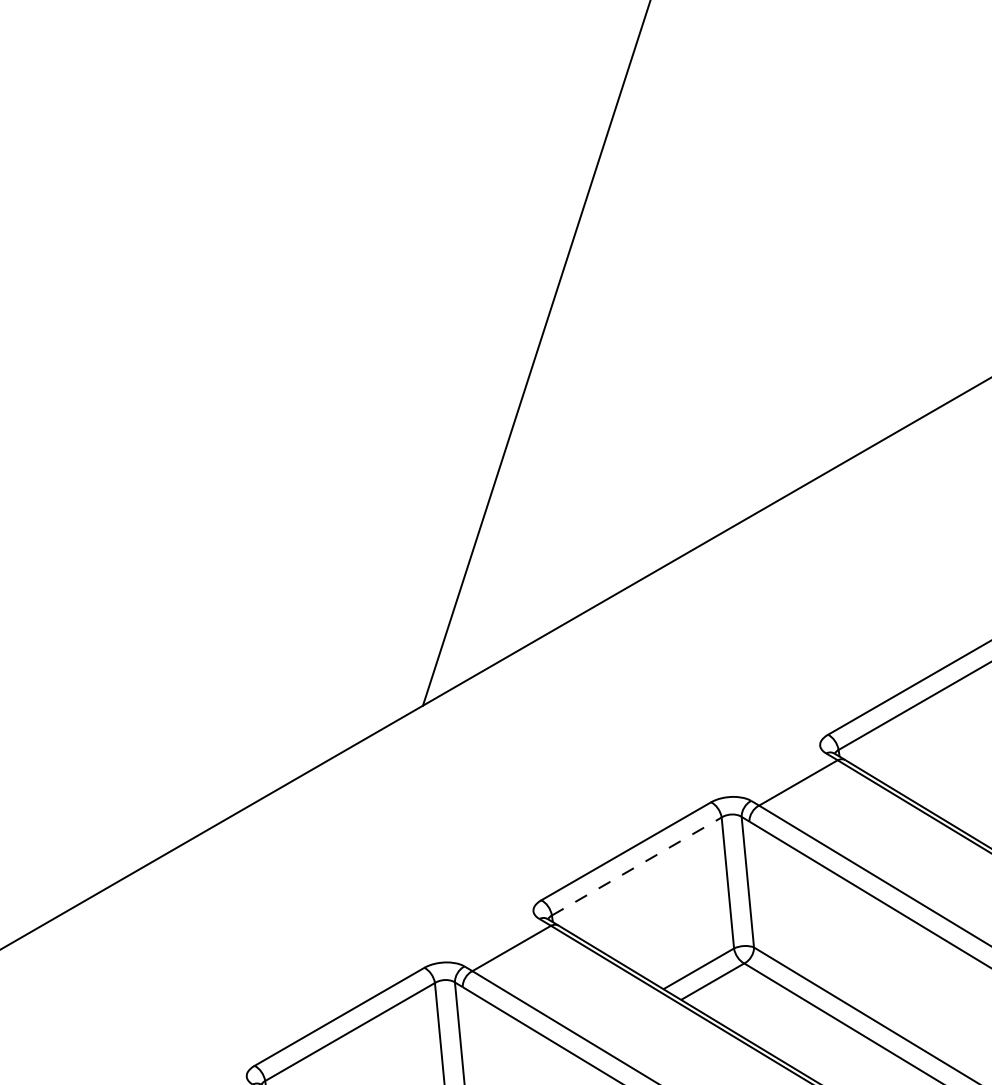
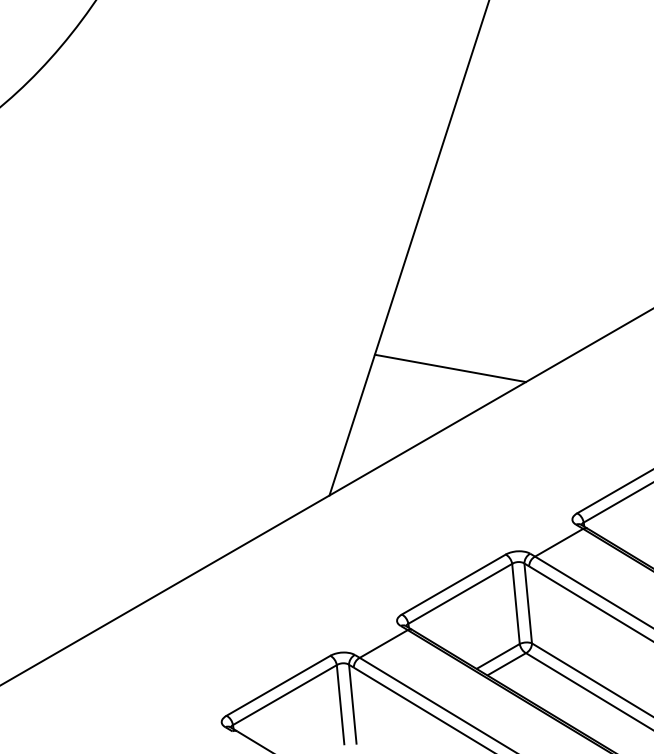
line: (619, 498) -> (449, 368), added
line: (637, 865) -> (460, 593), dashed -> solid

